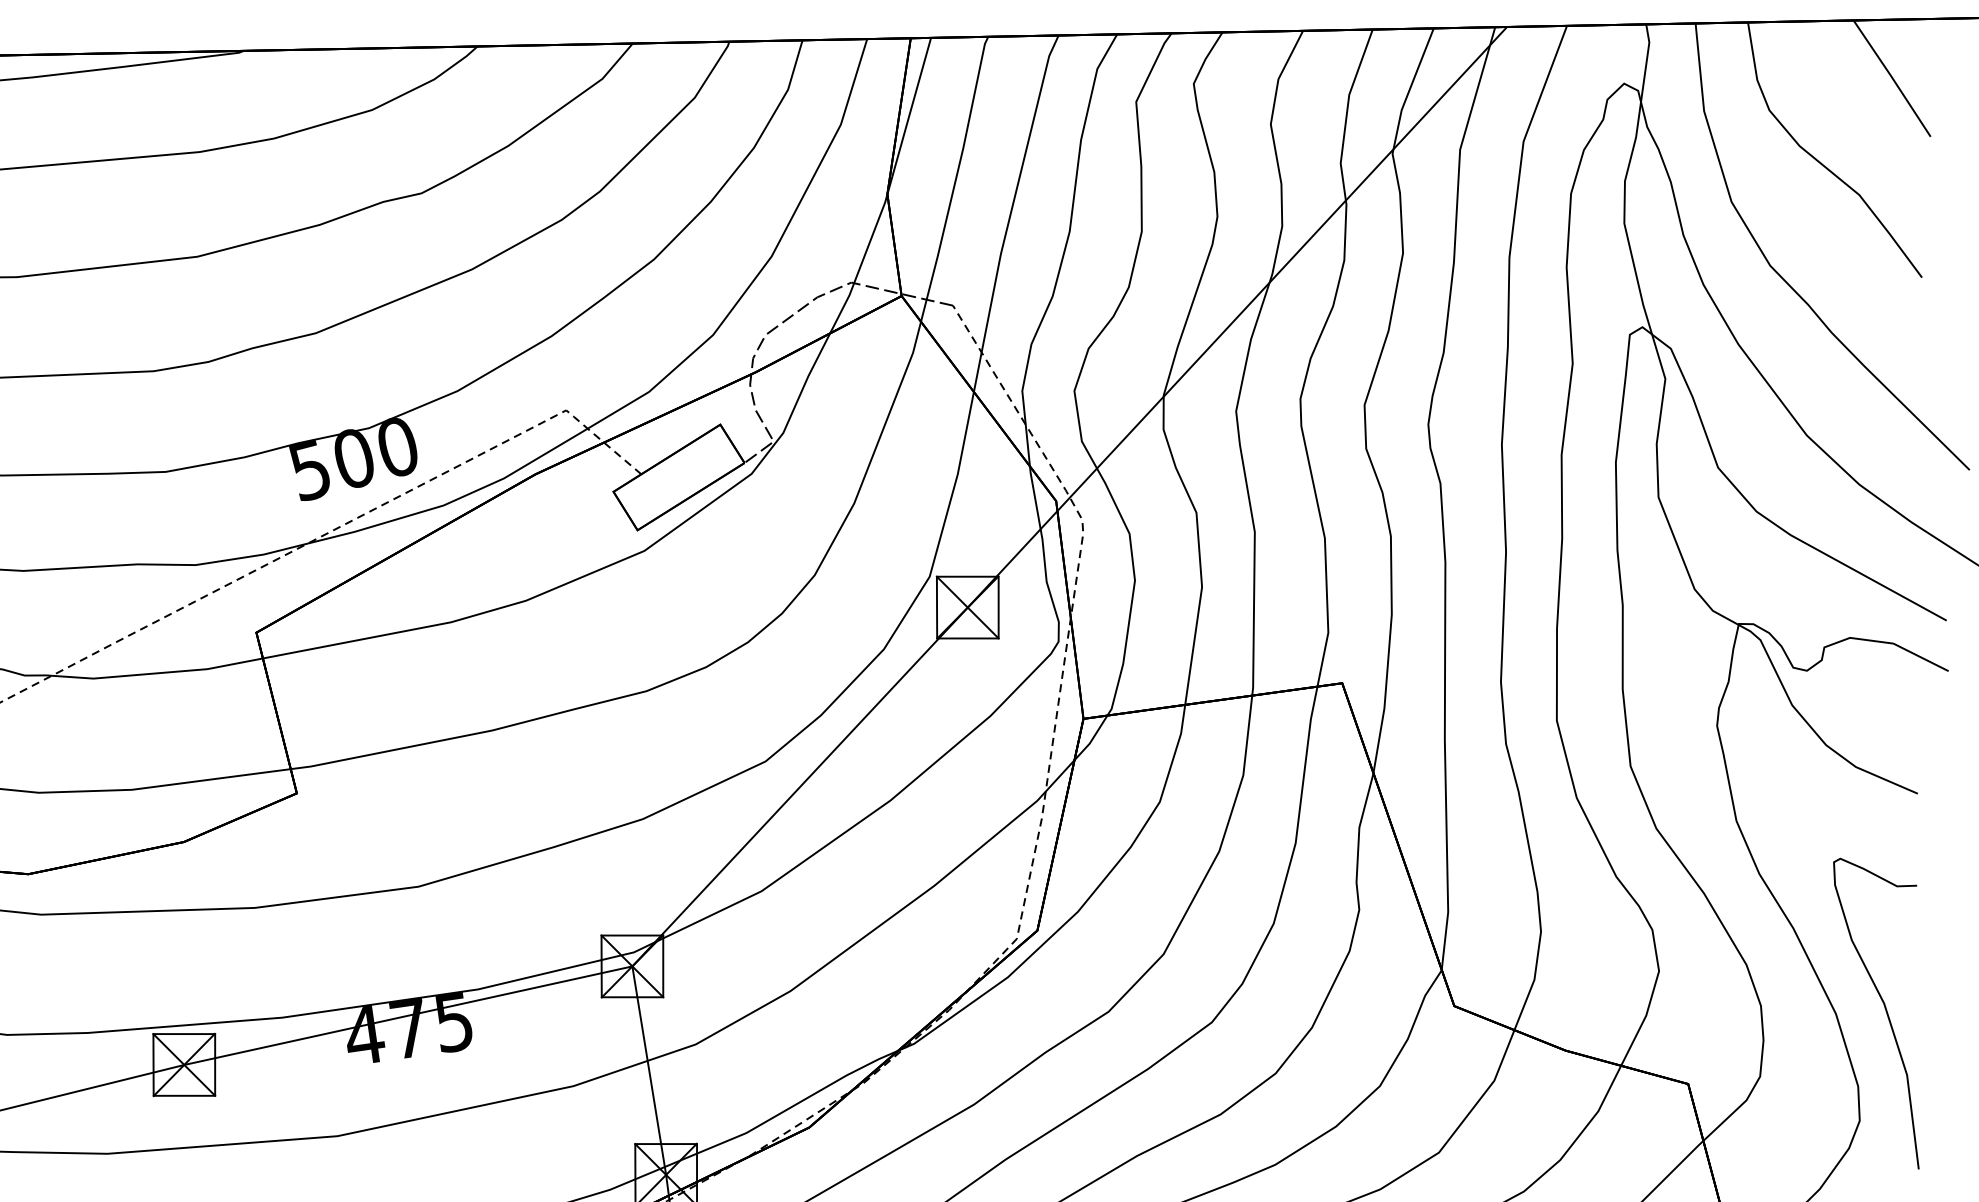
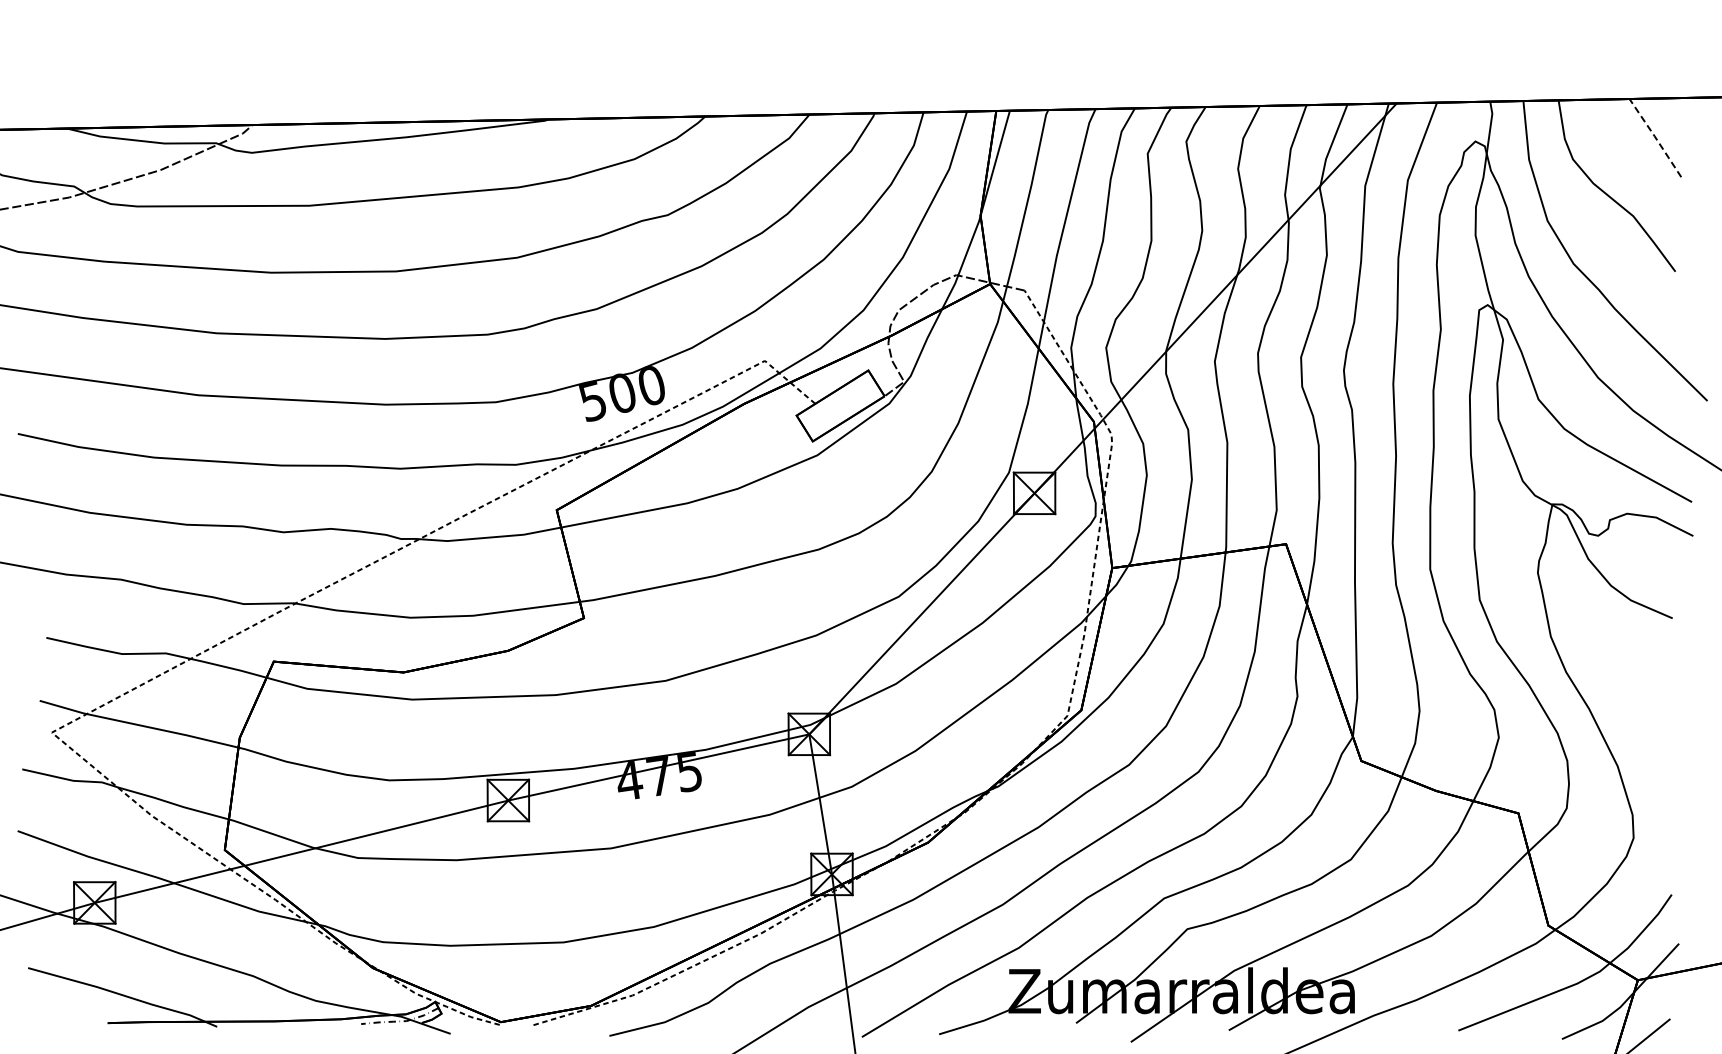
line: (1892, 77) -> (1655, 137), solid -> dashed
curve: (1884, 1011) -> (1650, 764), removed

